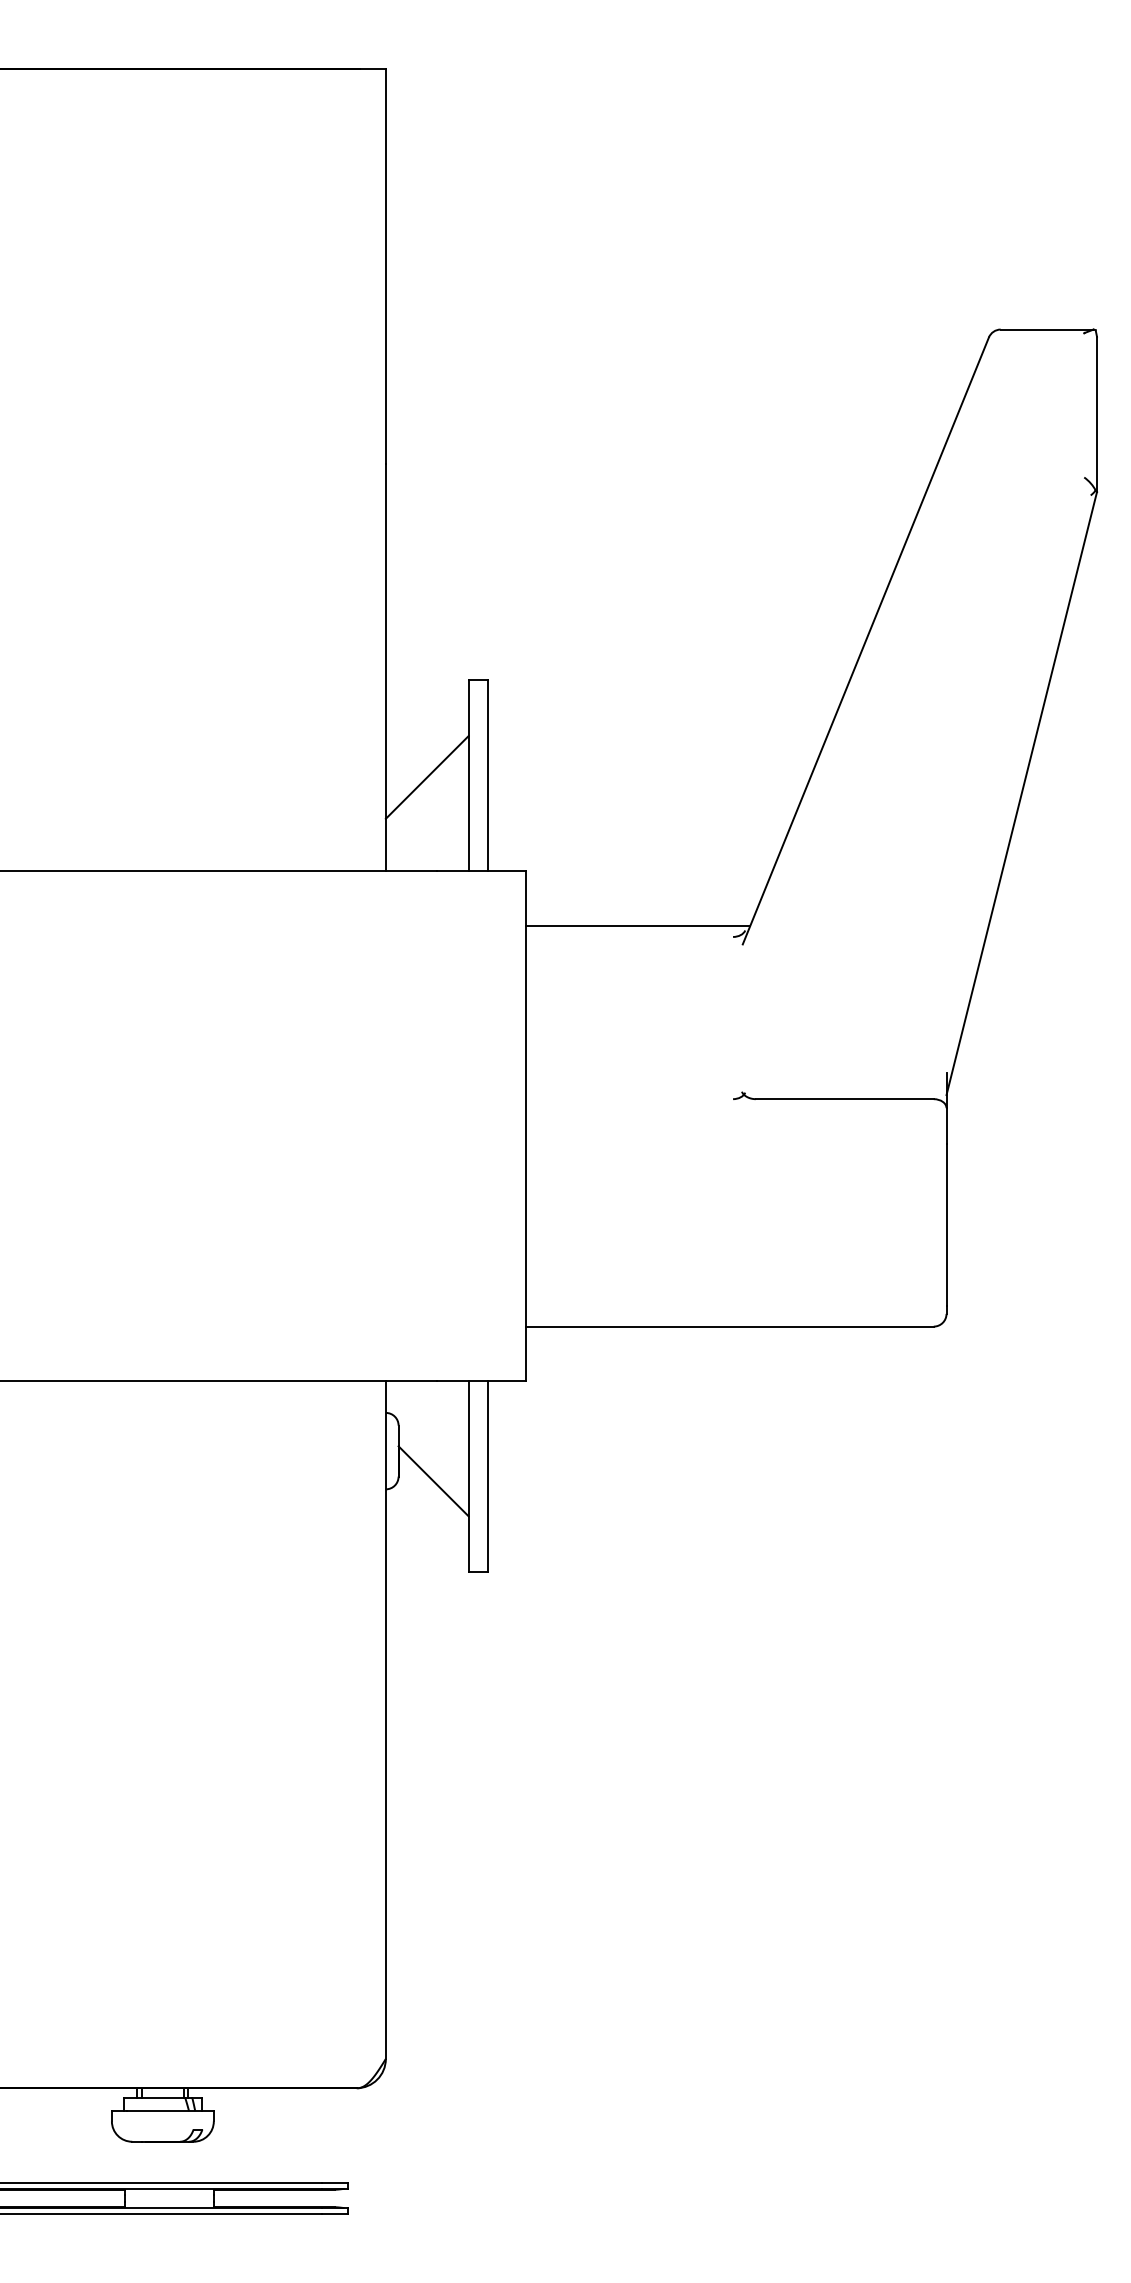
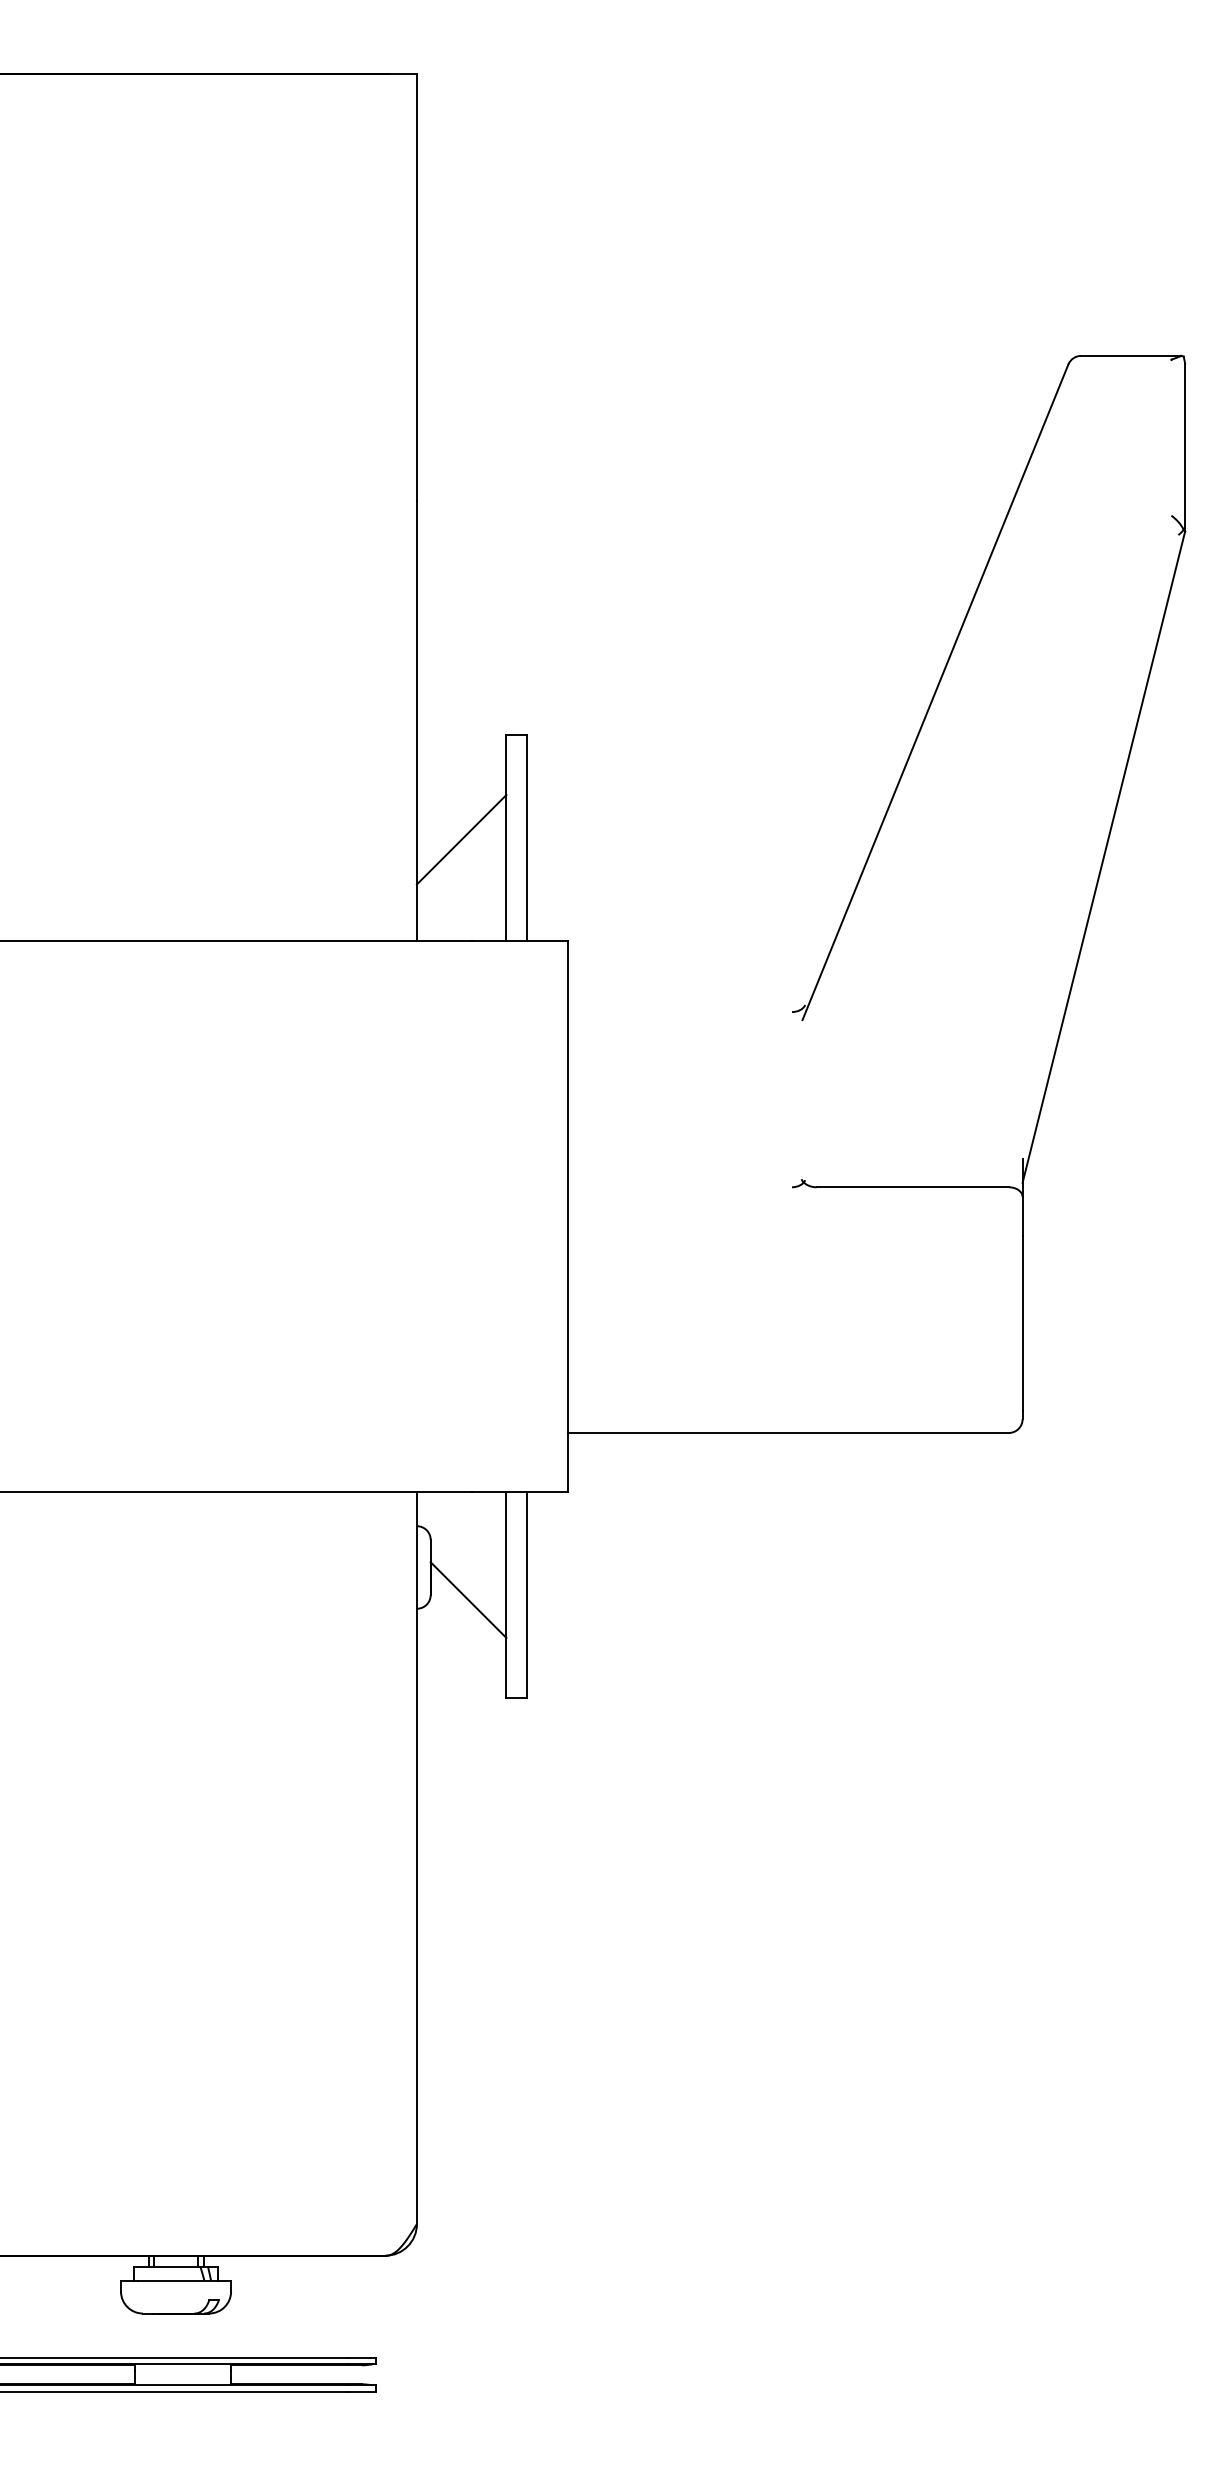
line: (638, 925) -> (689, 999), removed

